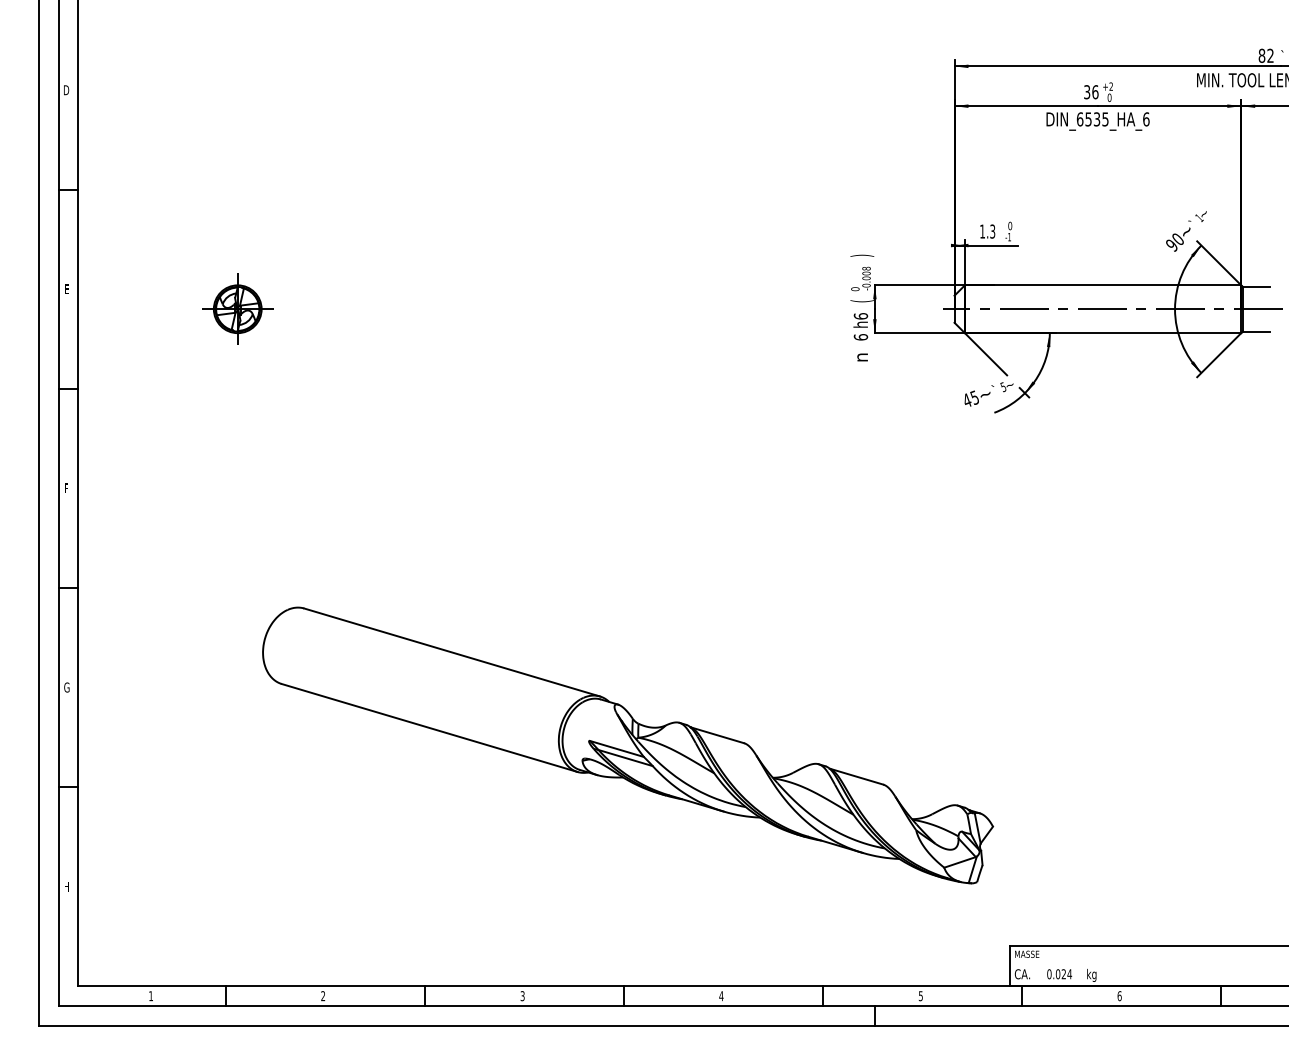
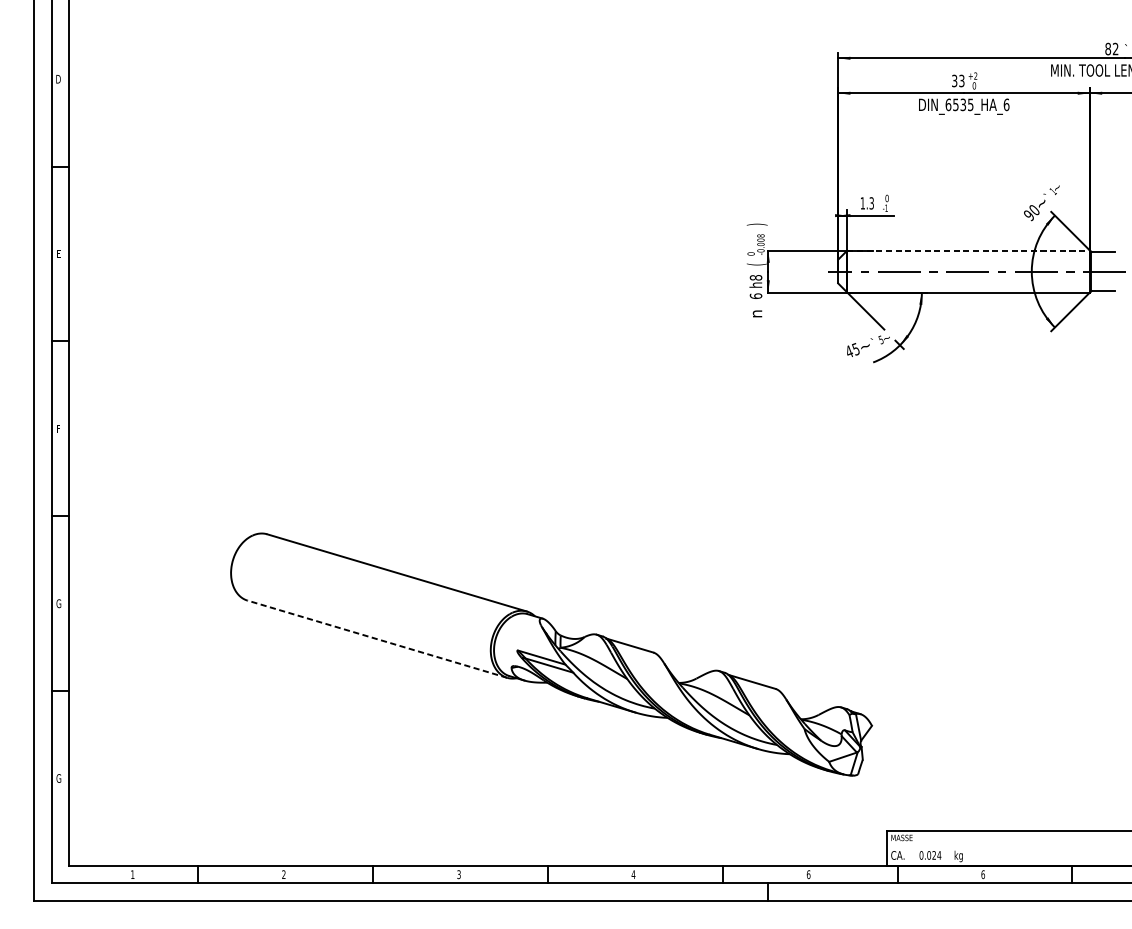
text: (1095, 92) -> (961, 81), 36 -> 33
line: (1103, 285) -> (969, 250), solid -> dashed
part: (237, 308) -> (208, 270), removed
text: (860, 316) -> (755, 277), h6 -> h8
line: (429, 727) -> (377, 638), solid -> dashed
text: (66, 886) -> (58, 778), H -> G
text: (920, 996) -> (808, 874), 5 -> 6

